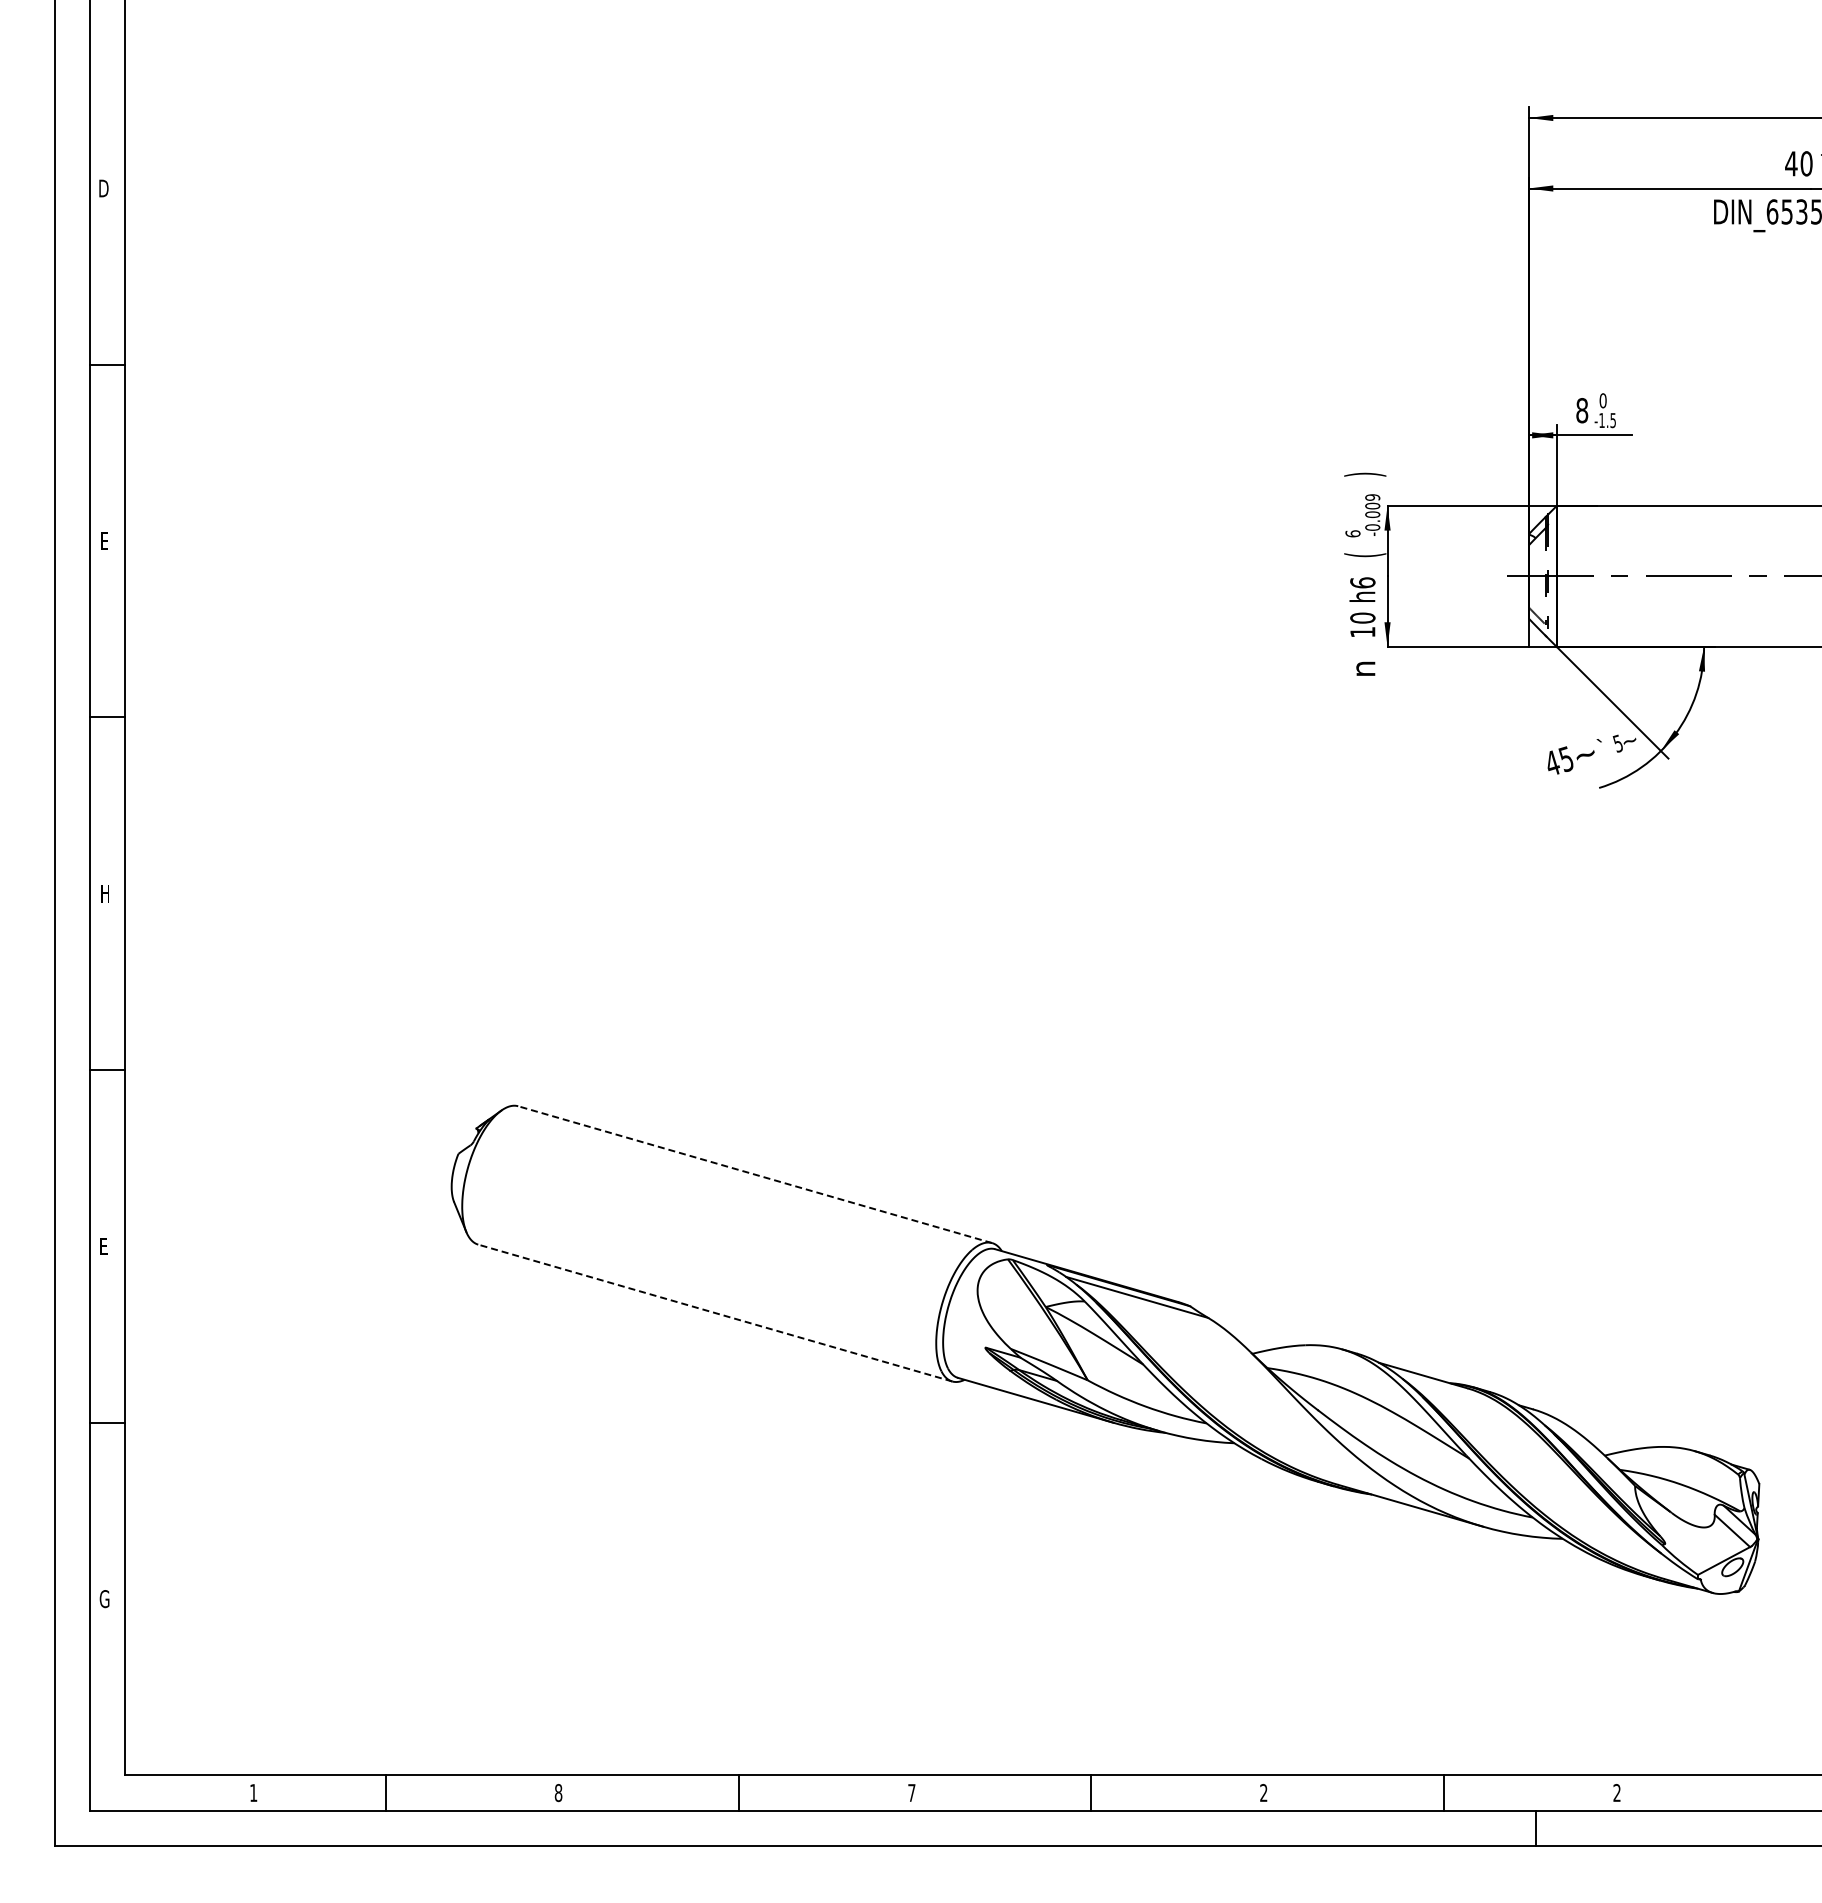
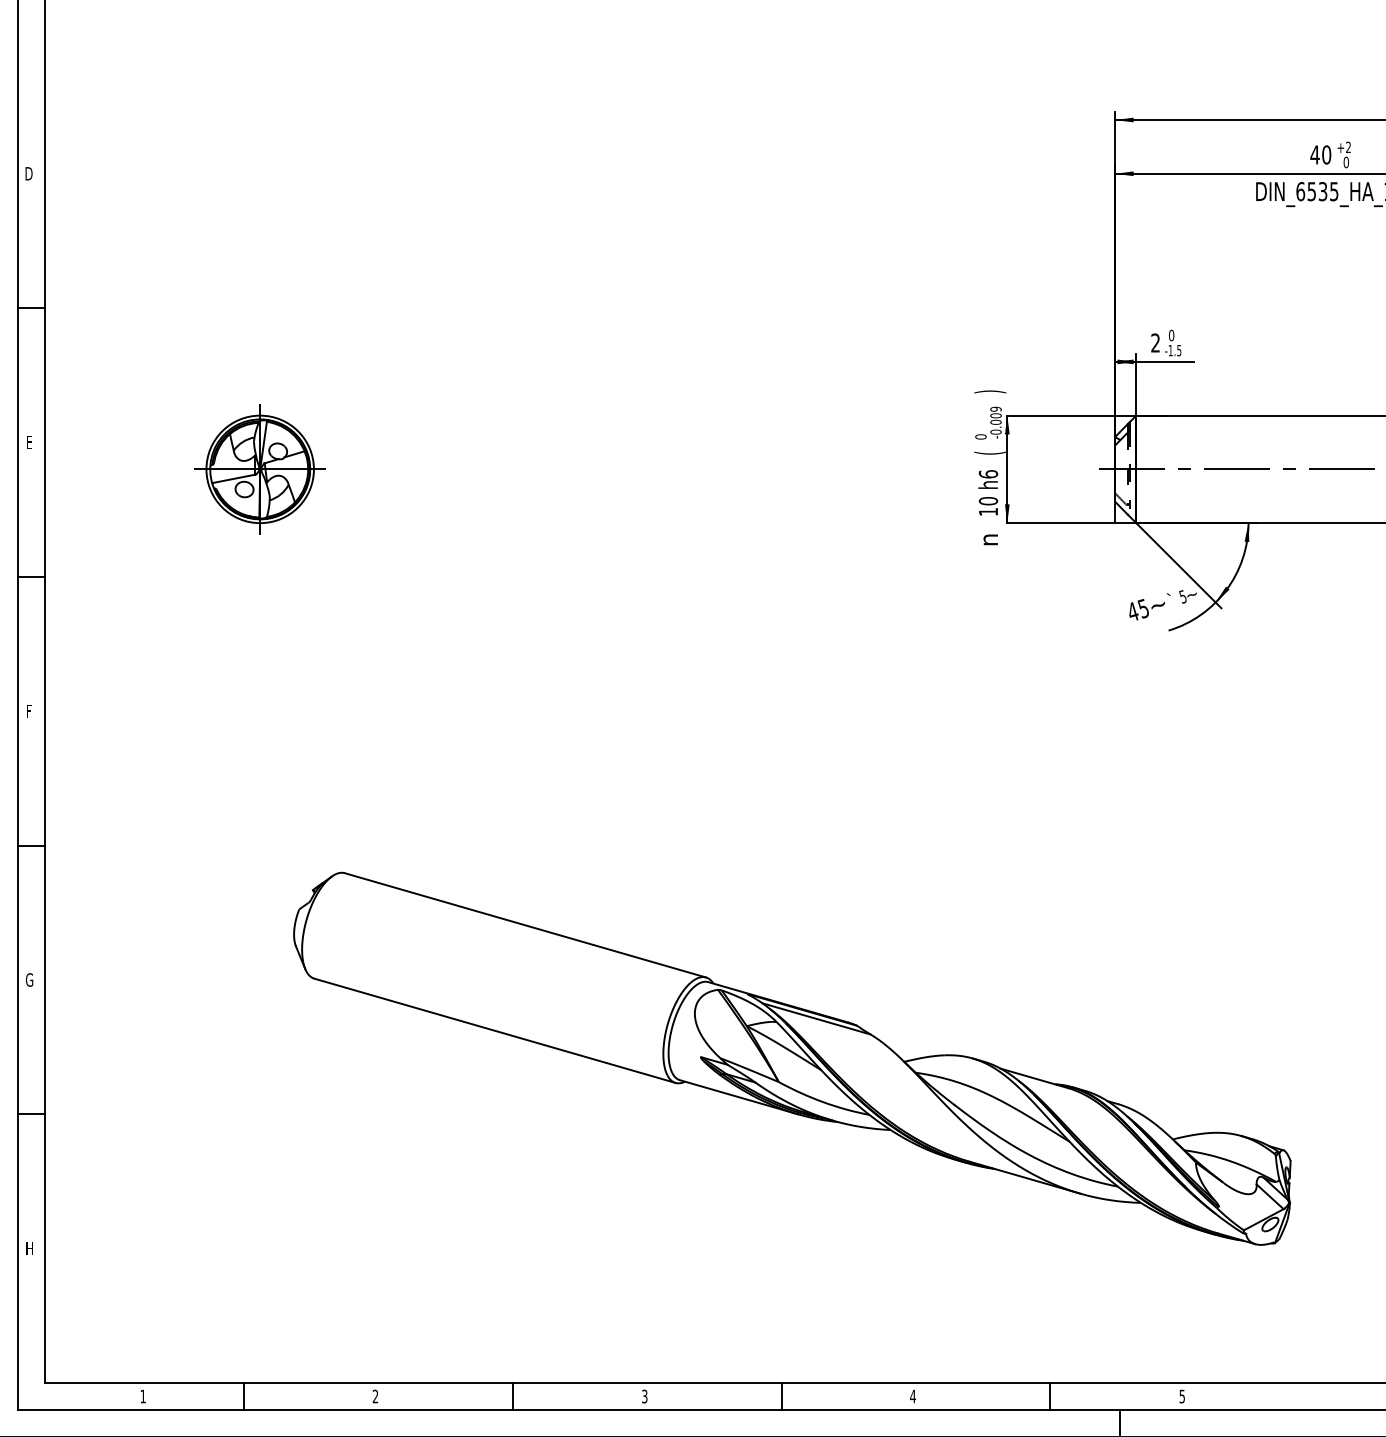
text: (1582, 410) -> (1155, 342), 8 -> 2
text: (1352, 533) -> (980, 436), 6 -> 0
part: (407, 576) -> (260, 469), added
text: (105, 893) -> (30, 711), H -> F
line: (755, 1174) -> (525, 925), dashed -> solid
text: (104, 1246) -> (29, 980), E -> G
line: (715, 1313) -> (495, 1031), dashed -> solid
text: (104, 1599) -> (29, 1249), G -> H
text: (911, 1792) -> (644, 1396), 7 -> 3
text: (1263, 1792) -> (912, 1396), 2 -> 4
text: (558, 1793) -> (375, 1396), 8 -> 2
text: (1616, 1793) -> (1181, 1396), 2 -> 5

